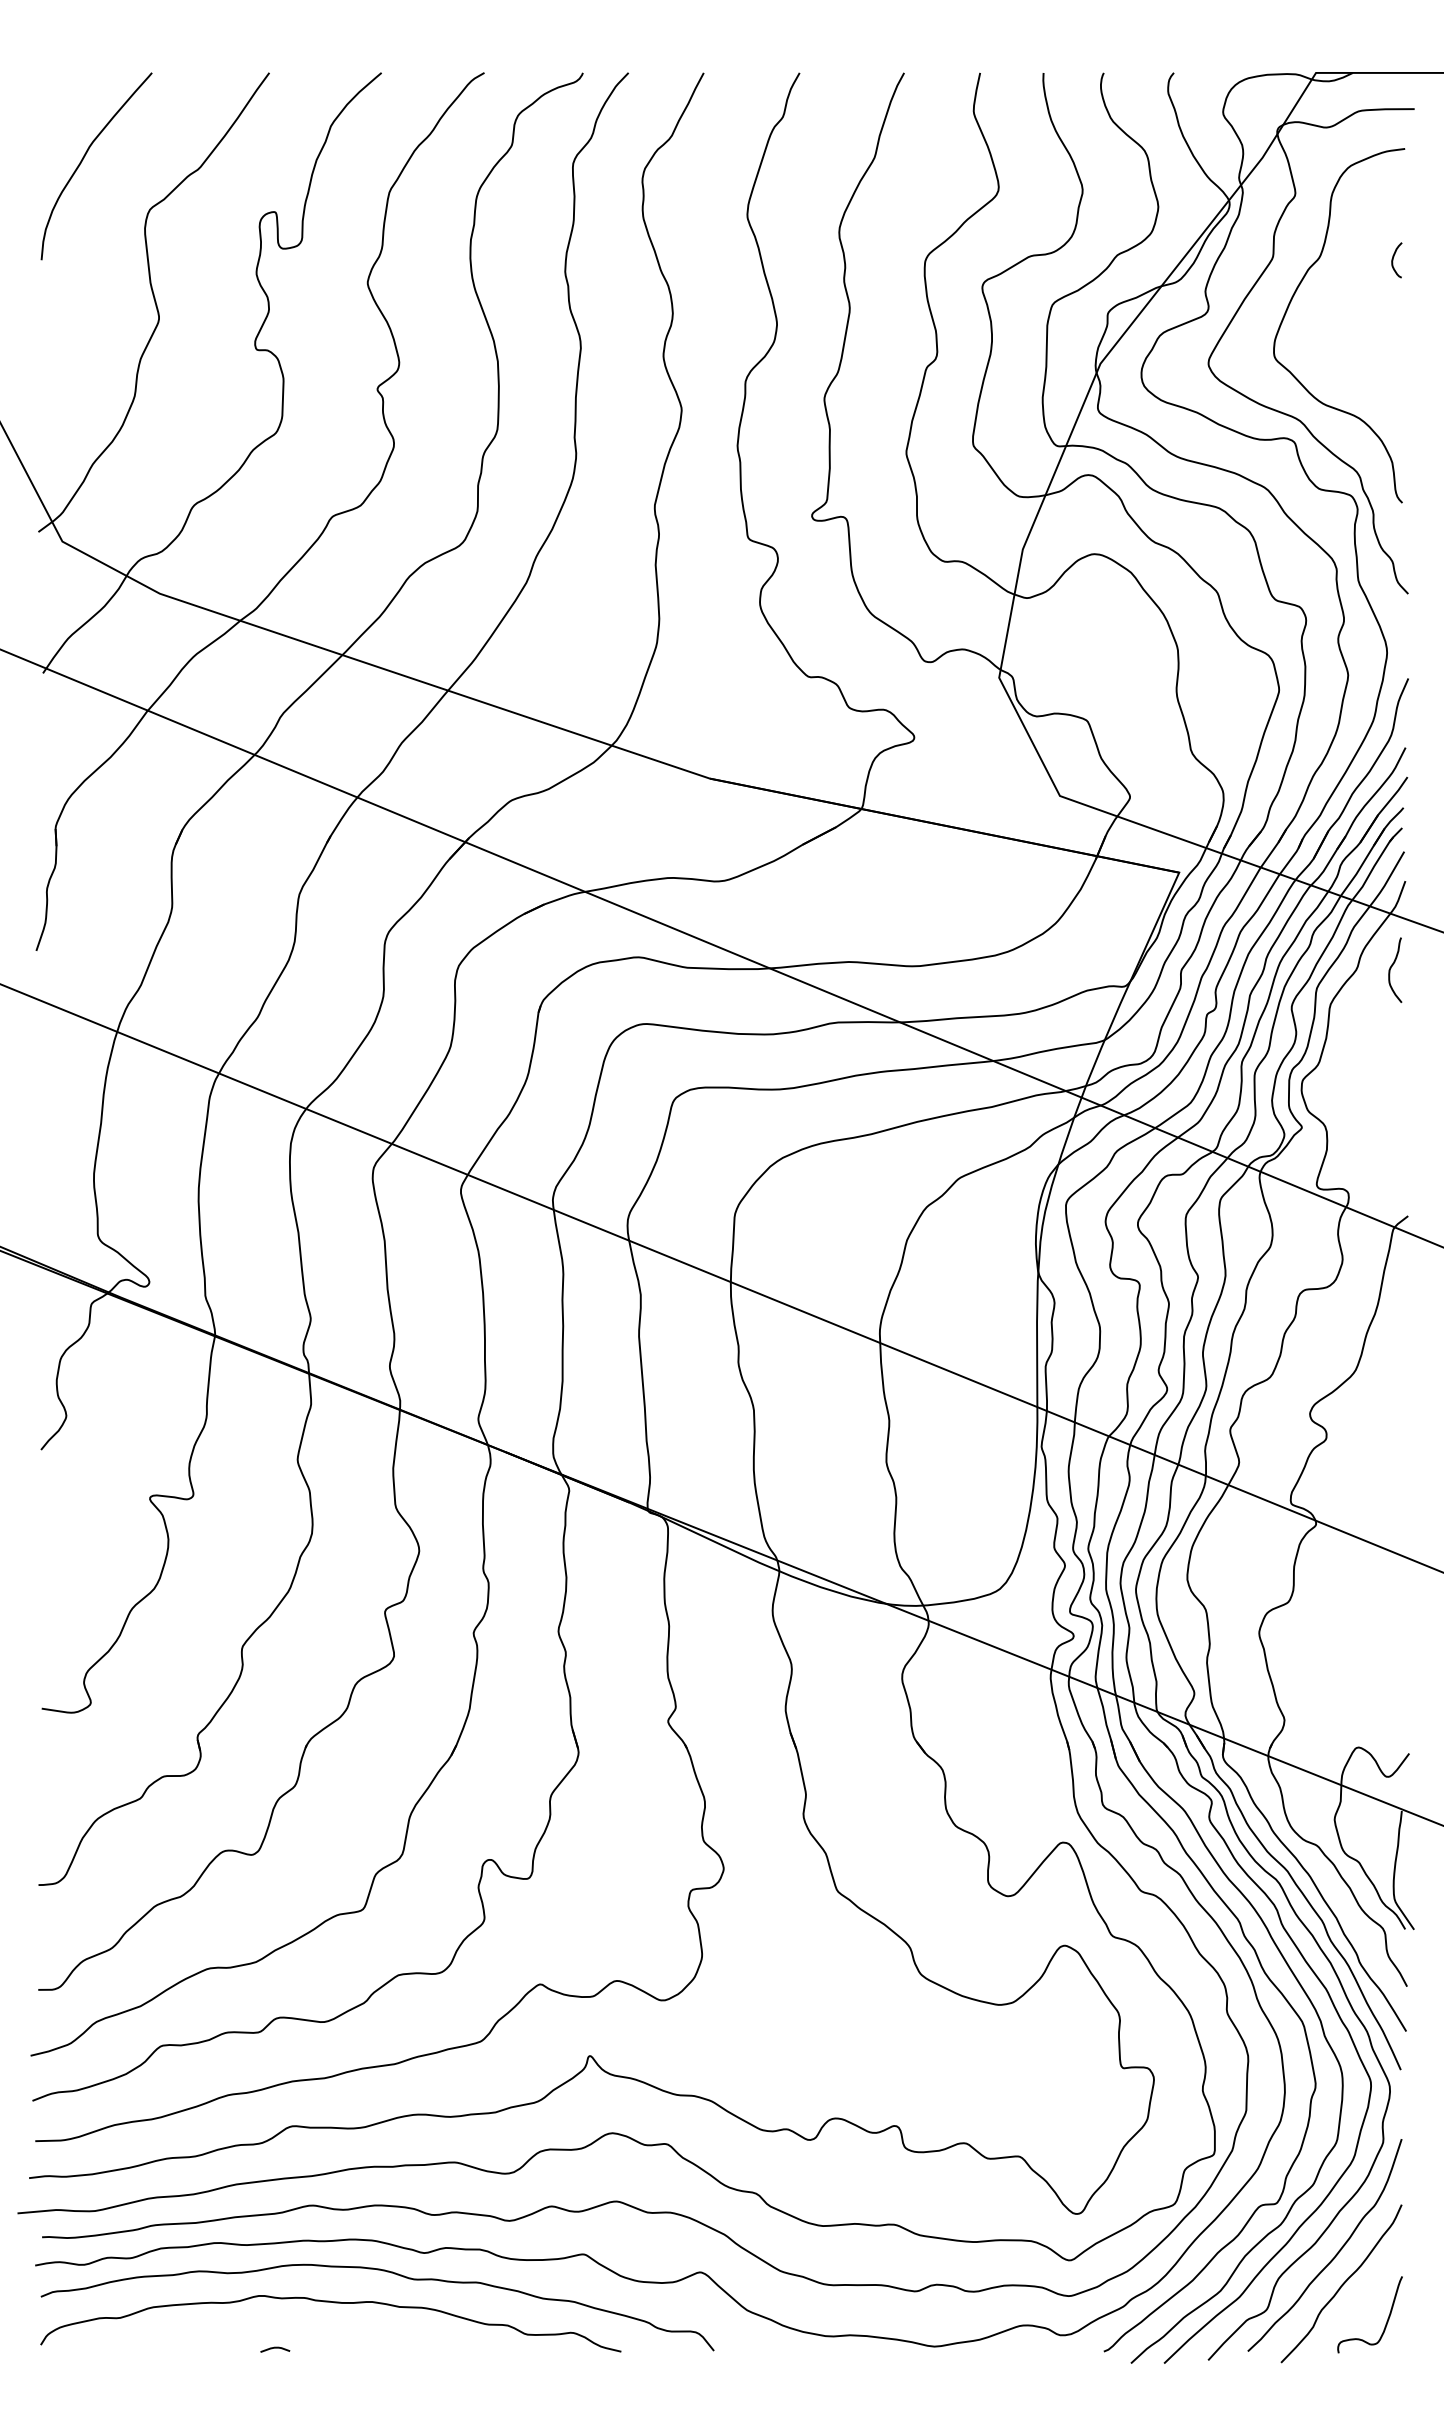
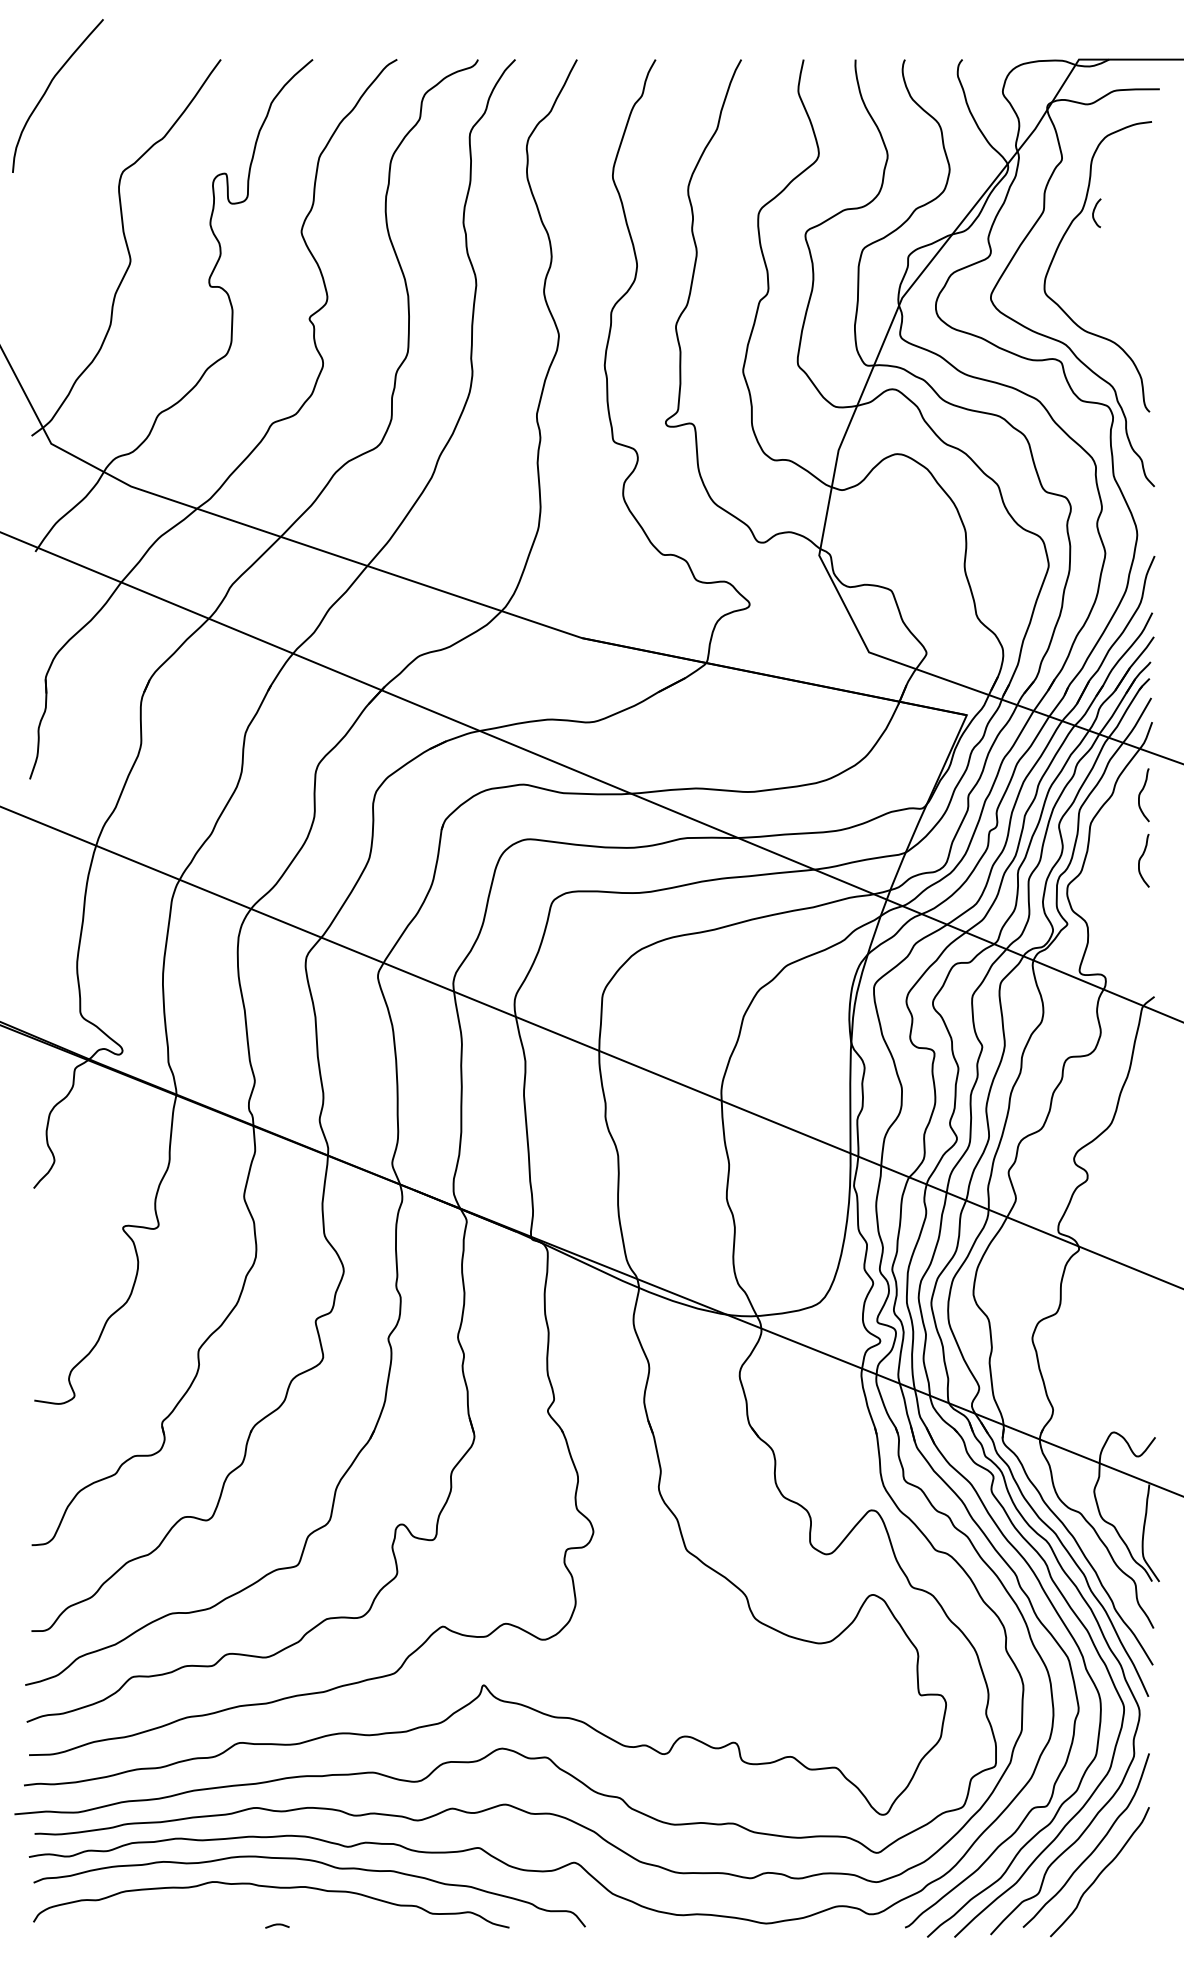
curve: (84, 158) -> (48, 89), moved
curve: (1393, 260) -> (1094, 213), moved
curve: (1391, 1048) -> (1140, 859), added
curve: (1386, 2321) -> (1136, 1902), removed
curve: (275, 2348) -> (277, 1925), moved

